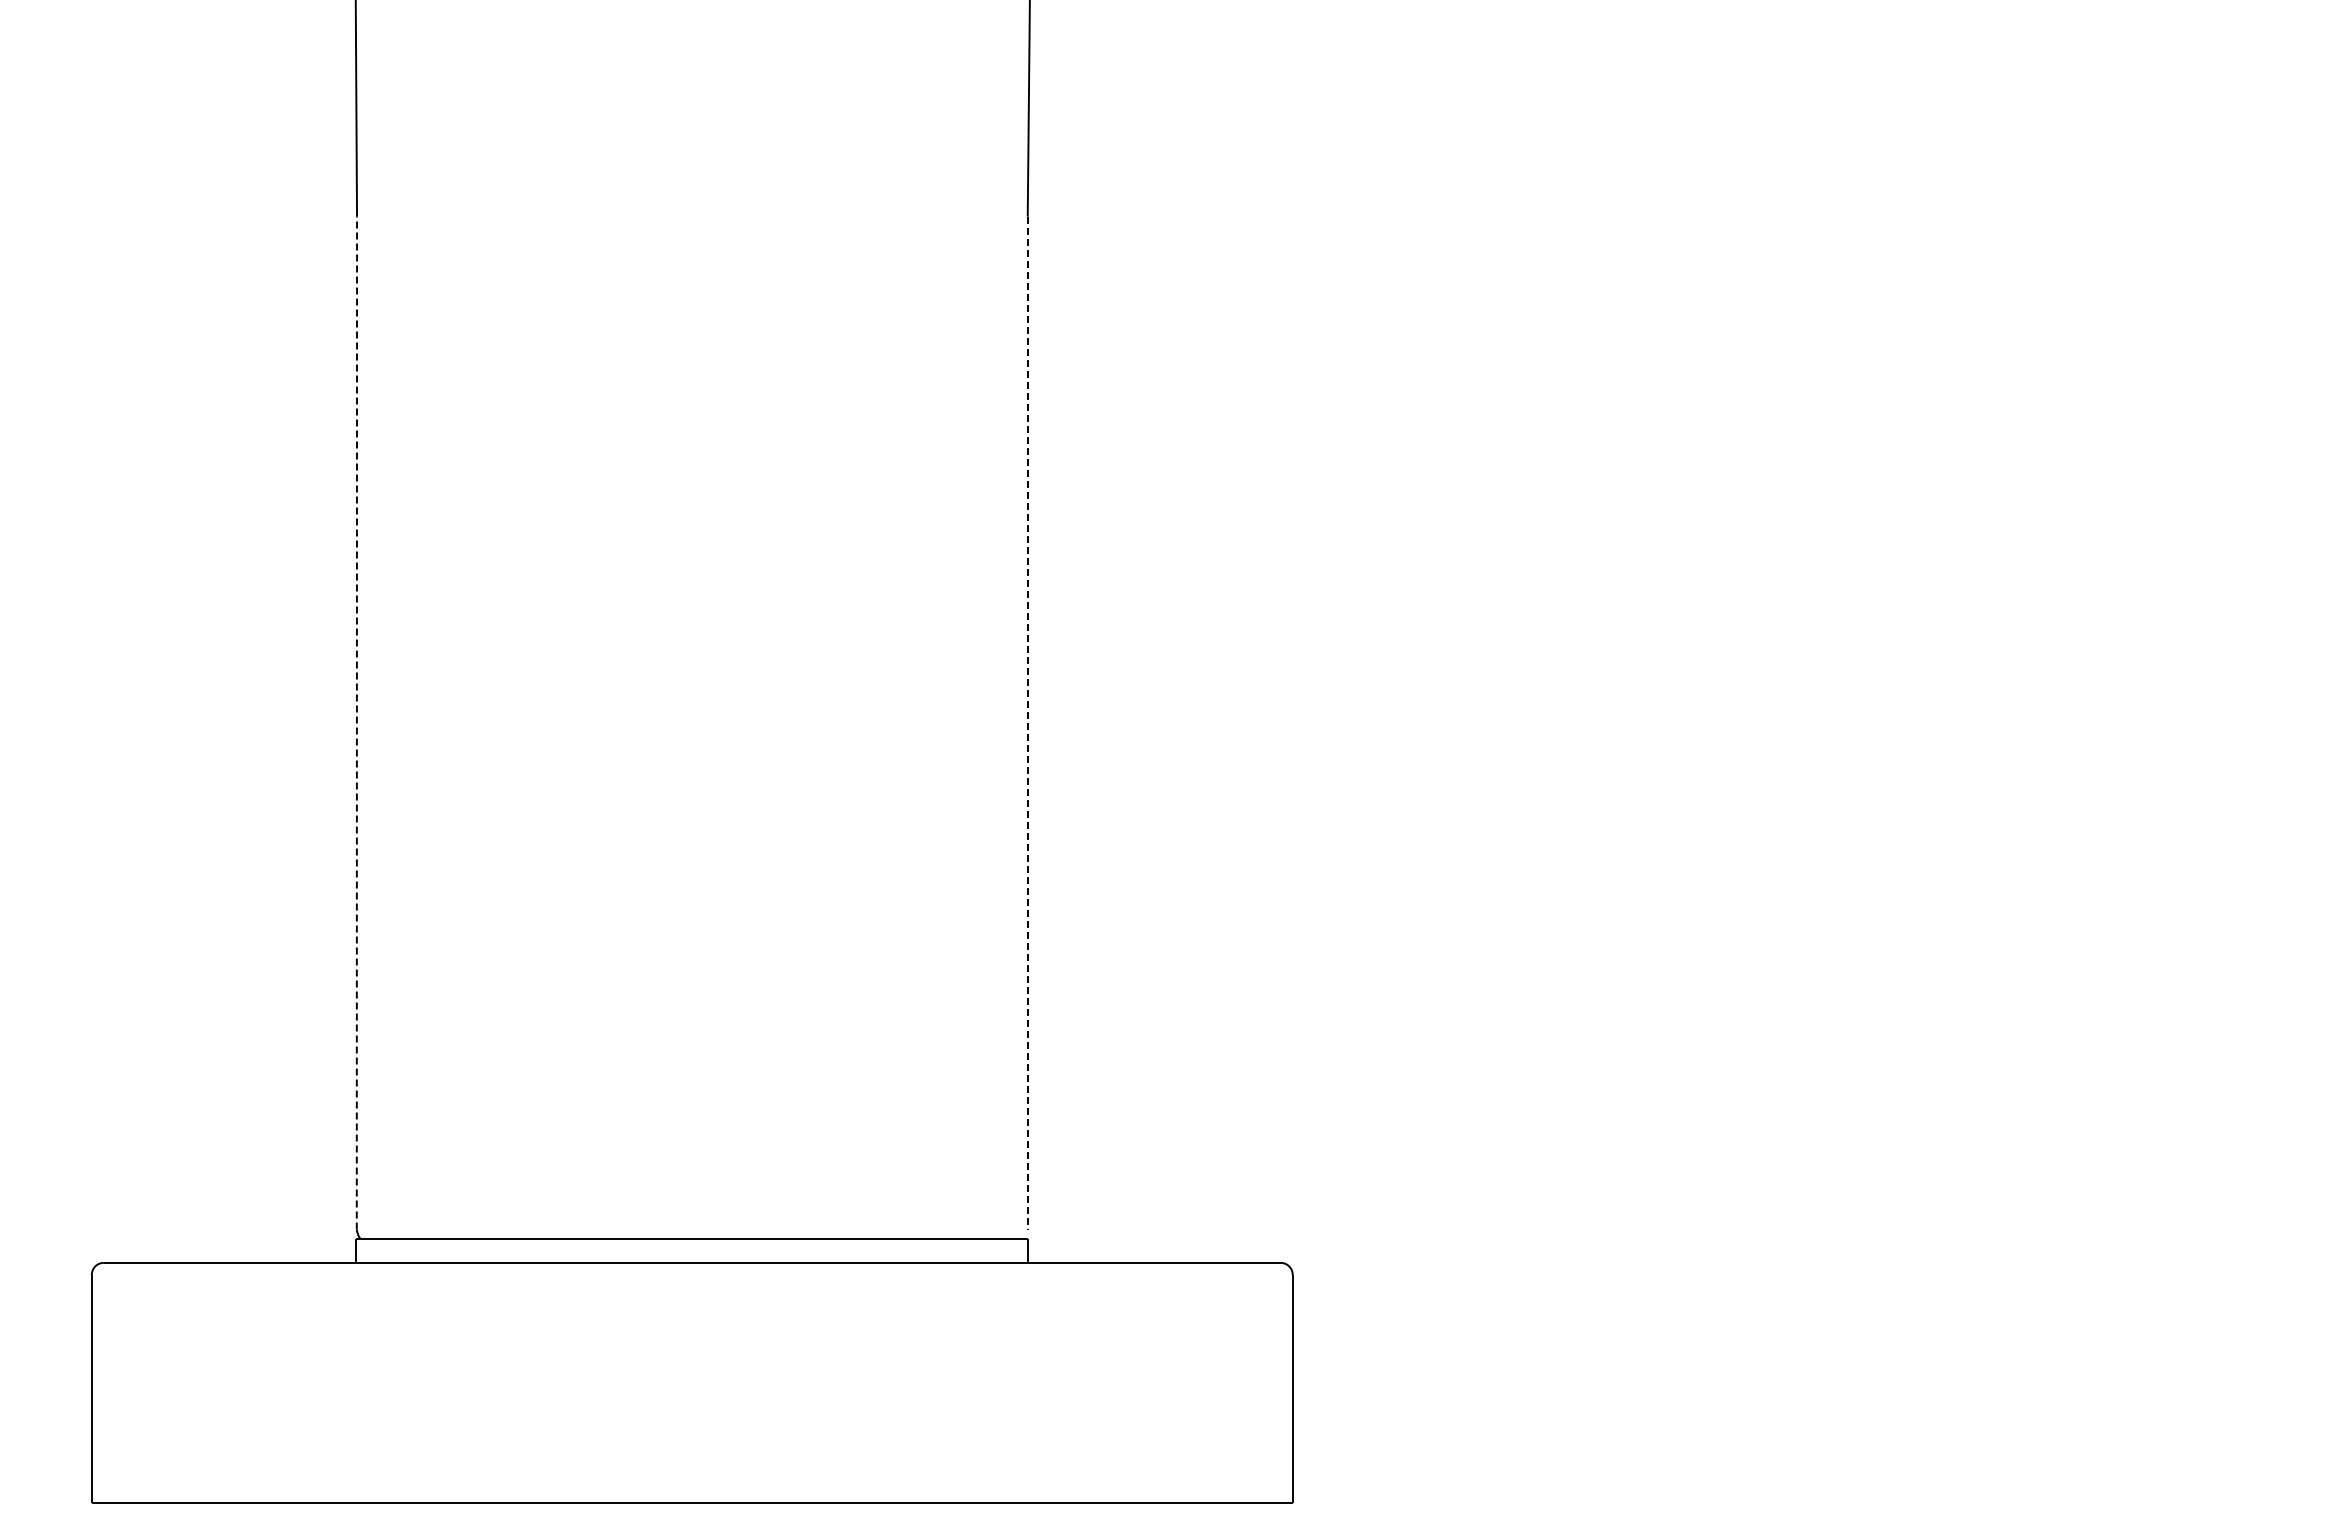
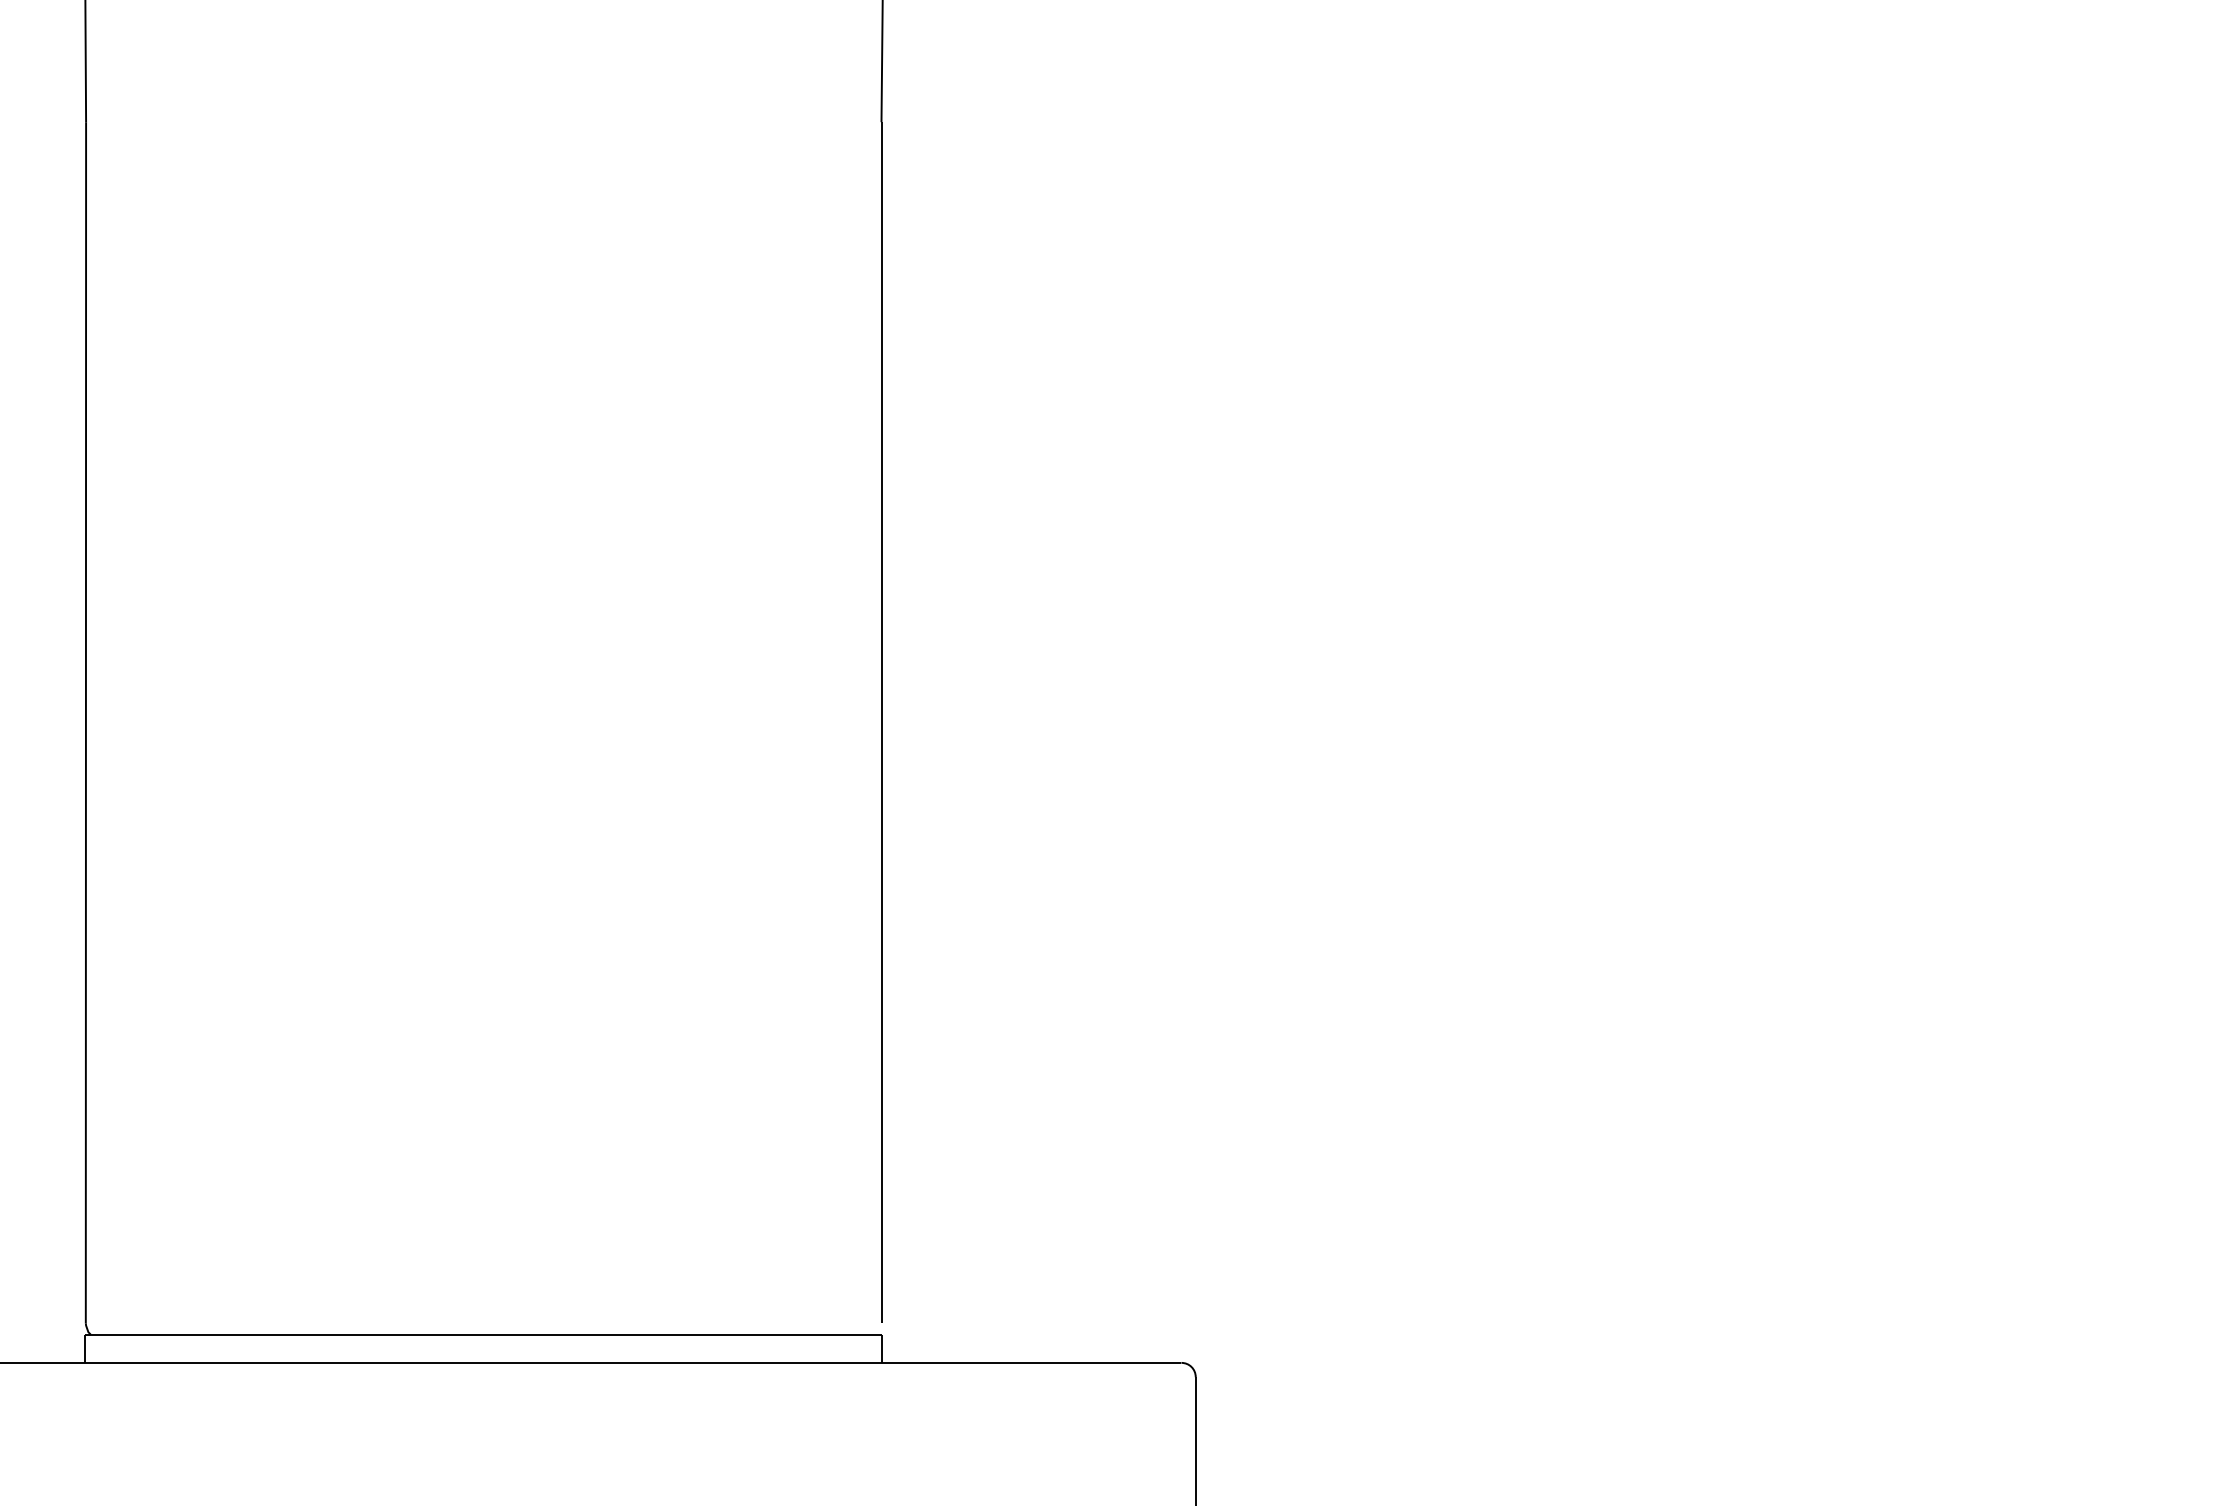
line: (356, 722) -> (85, 722), dashed -> solid
line: (1027, 723) -> (881, 723), dashed -> solid

